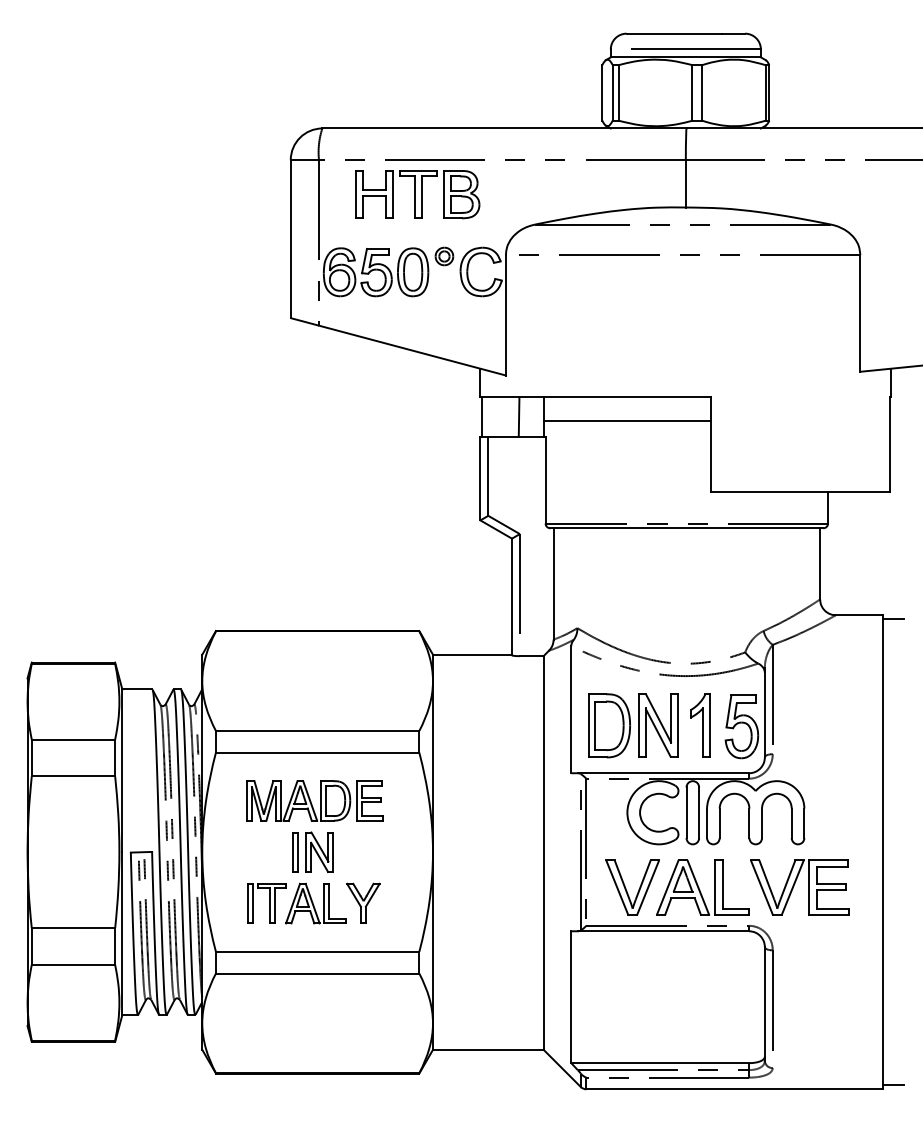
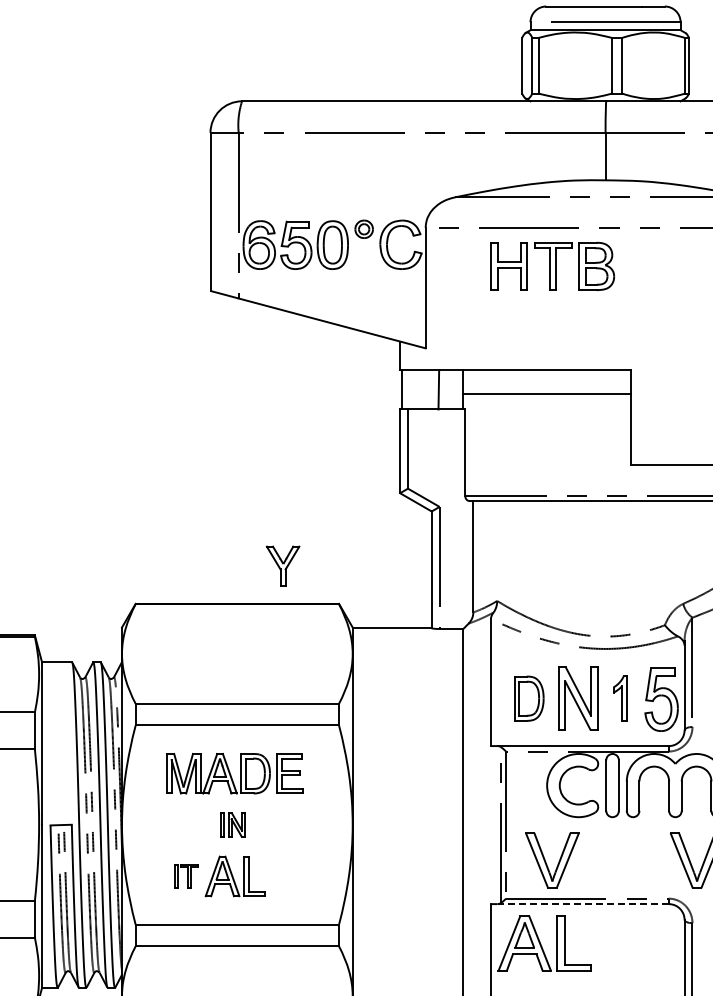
part: (417, 194) -> (552, 266), moved
part: (609, 725) -> (529, 698), size x0.7
part: (700, 725) -> (620, 698), size x0.7
part: (312, 851) -> (232, 824), size x0.6
part: (702, 887) -> (544, 943), moved
part: (363, 902) -> (283, 565), moved
part: (266, 903) -> (186, 876), size x0.6
line: (663, 931) -> (583, 904), solid -> dashed

